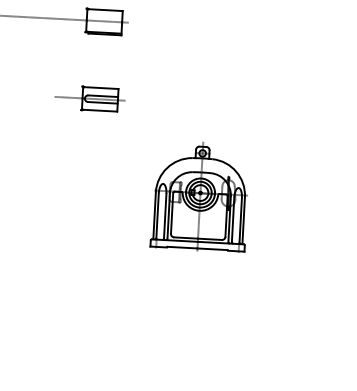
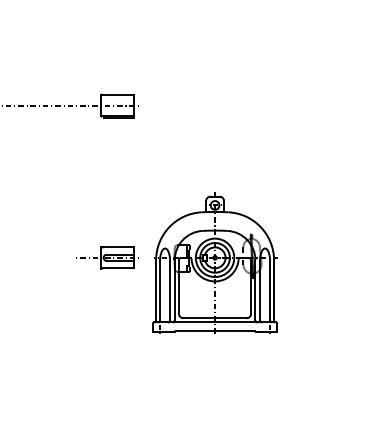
part: (89, 98) -> (107, 257), moved
part: (200, 196) -> (215, 262), size x1.43

